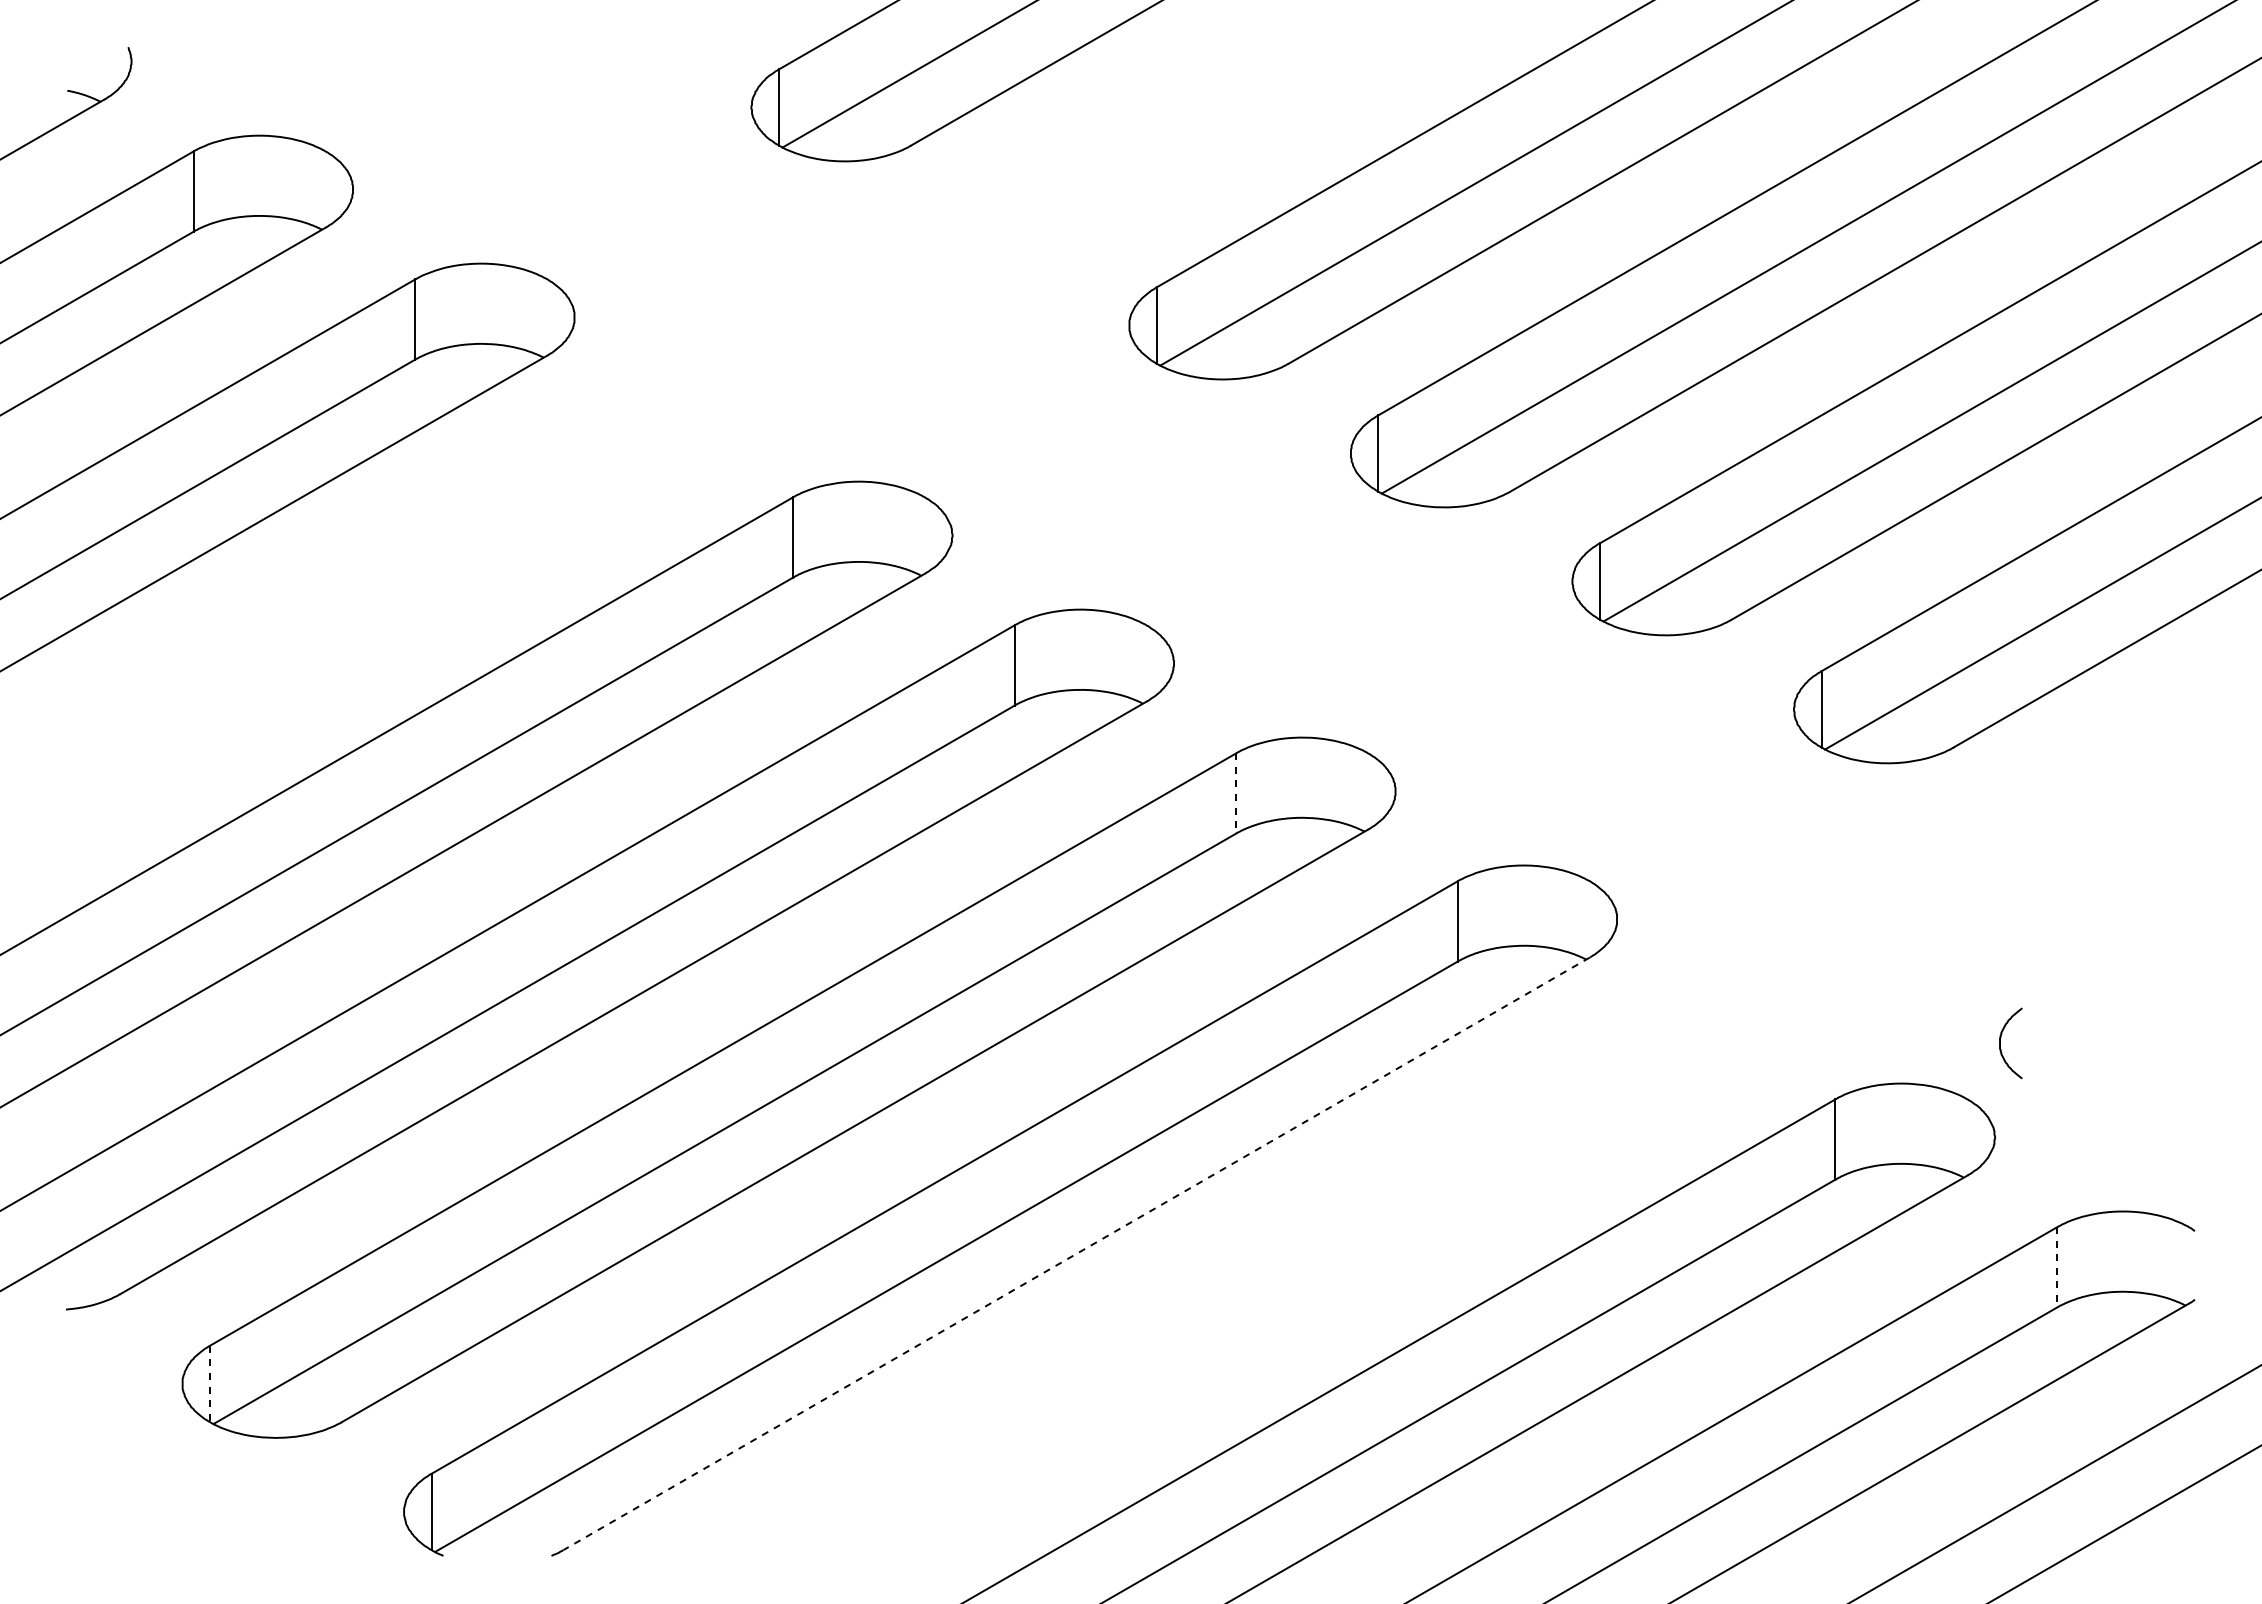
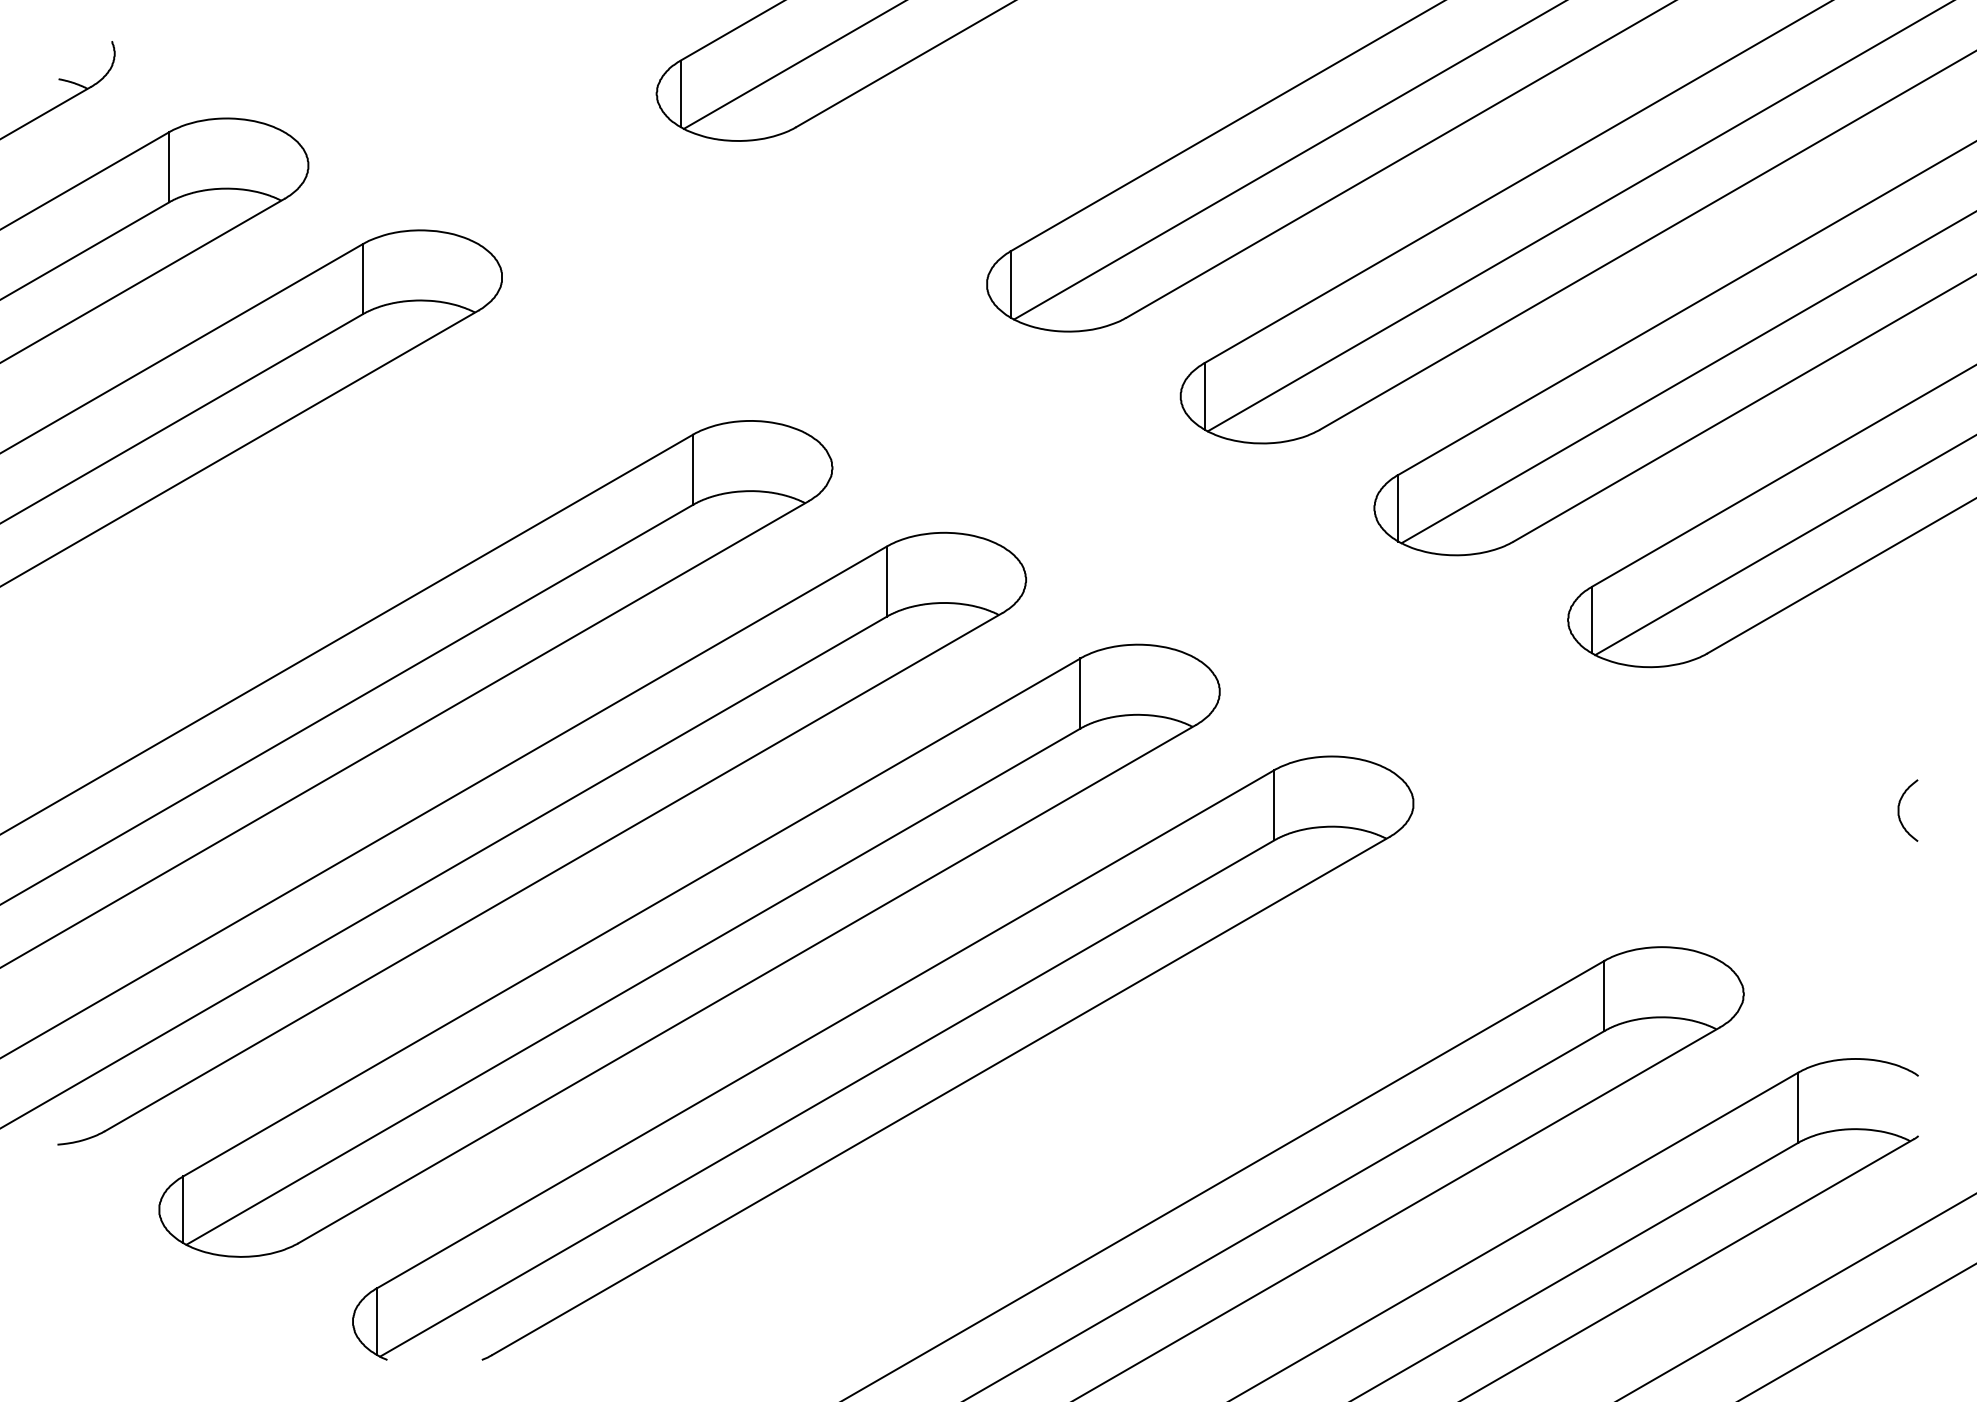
line: (1236, 793) -> (1080, 693), dashed -> solid
curve: (2000, 1043) -> (1898, 810), moved
line: (1076, 1253) -> (940, 1095), dashed -> solid
line: (2057, 1267) -> (1798, 1107), dashed -> solid
line: (209, 1384) -> (182, 1210), dashed -> solid

